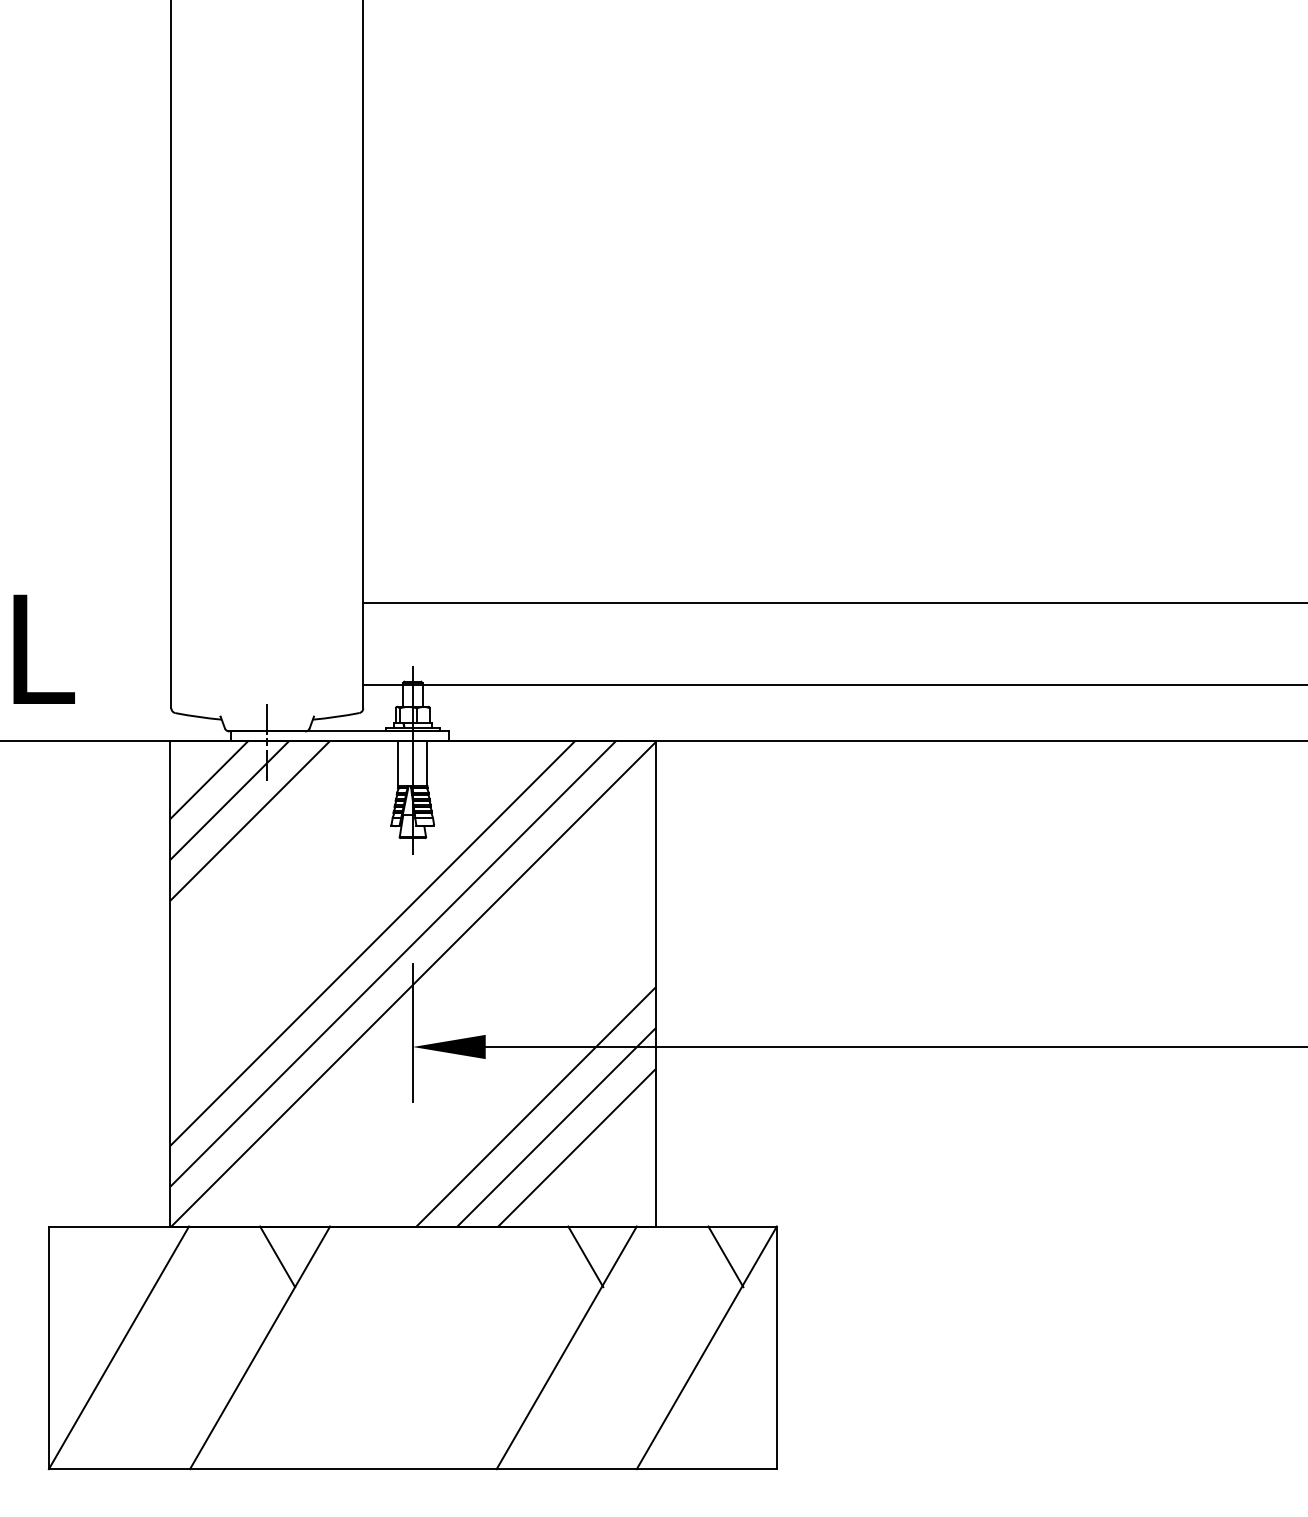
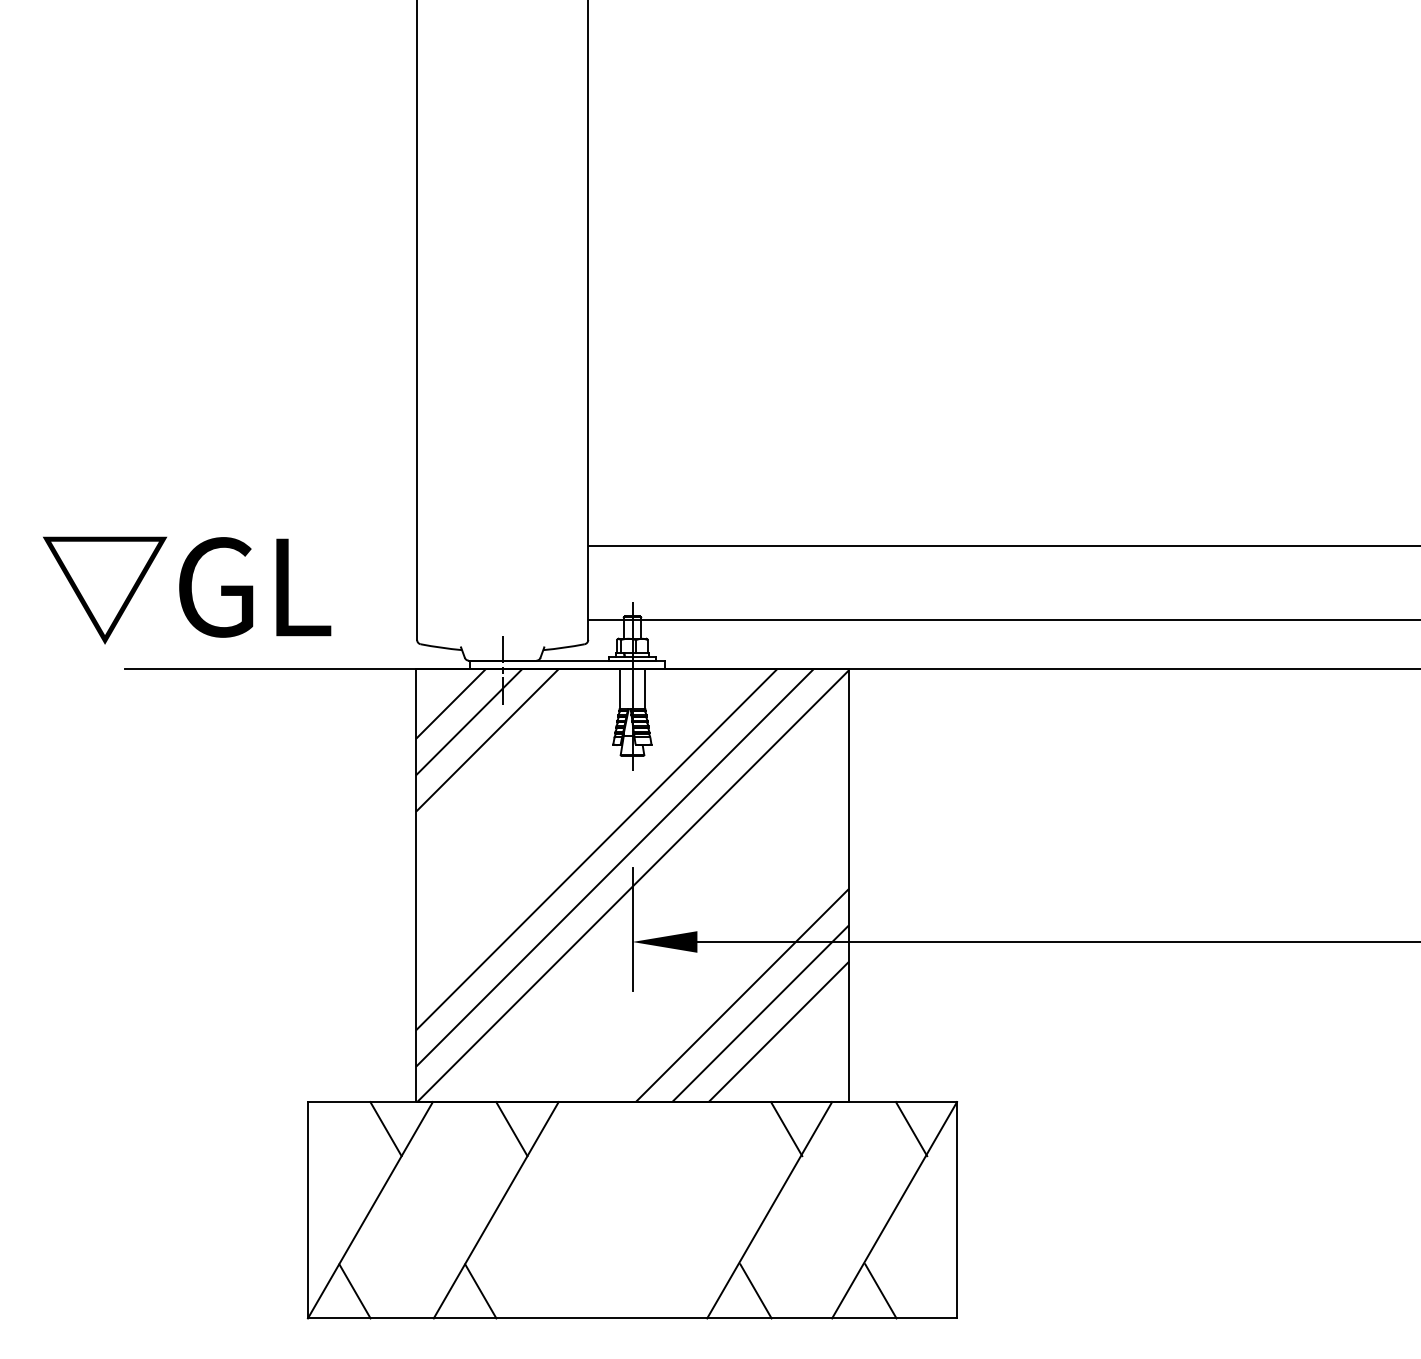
line: (135, 1257) -> (385, 1129), added
line: (101, 1438) -> (354, 1291), added
line: (242, 1438) -> (480, 1291), added
line: (550, 1438) -> (755, 1291), added
line: (691, 1438) -> (880, 1291), added

